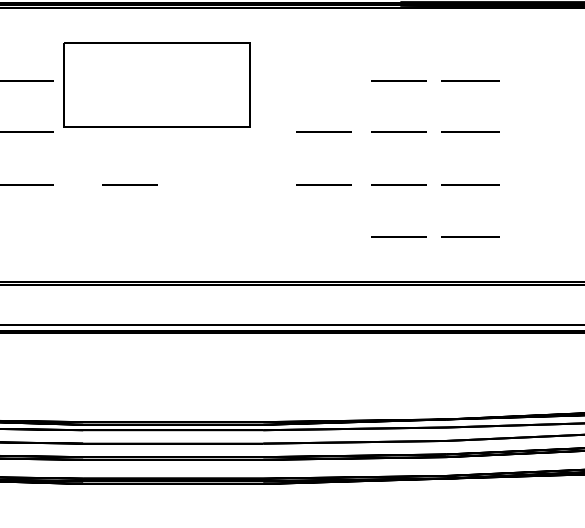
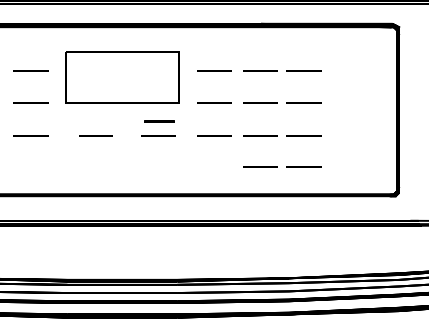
line: (324, 78) -> (214, 70), added
part: (156, 85) -> (122, 77), moved
line: (234, 162) -> (159, 121), added
line: (232, 185) -> (158, 135), added

